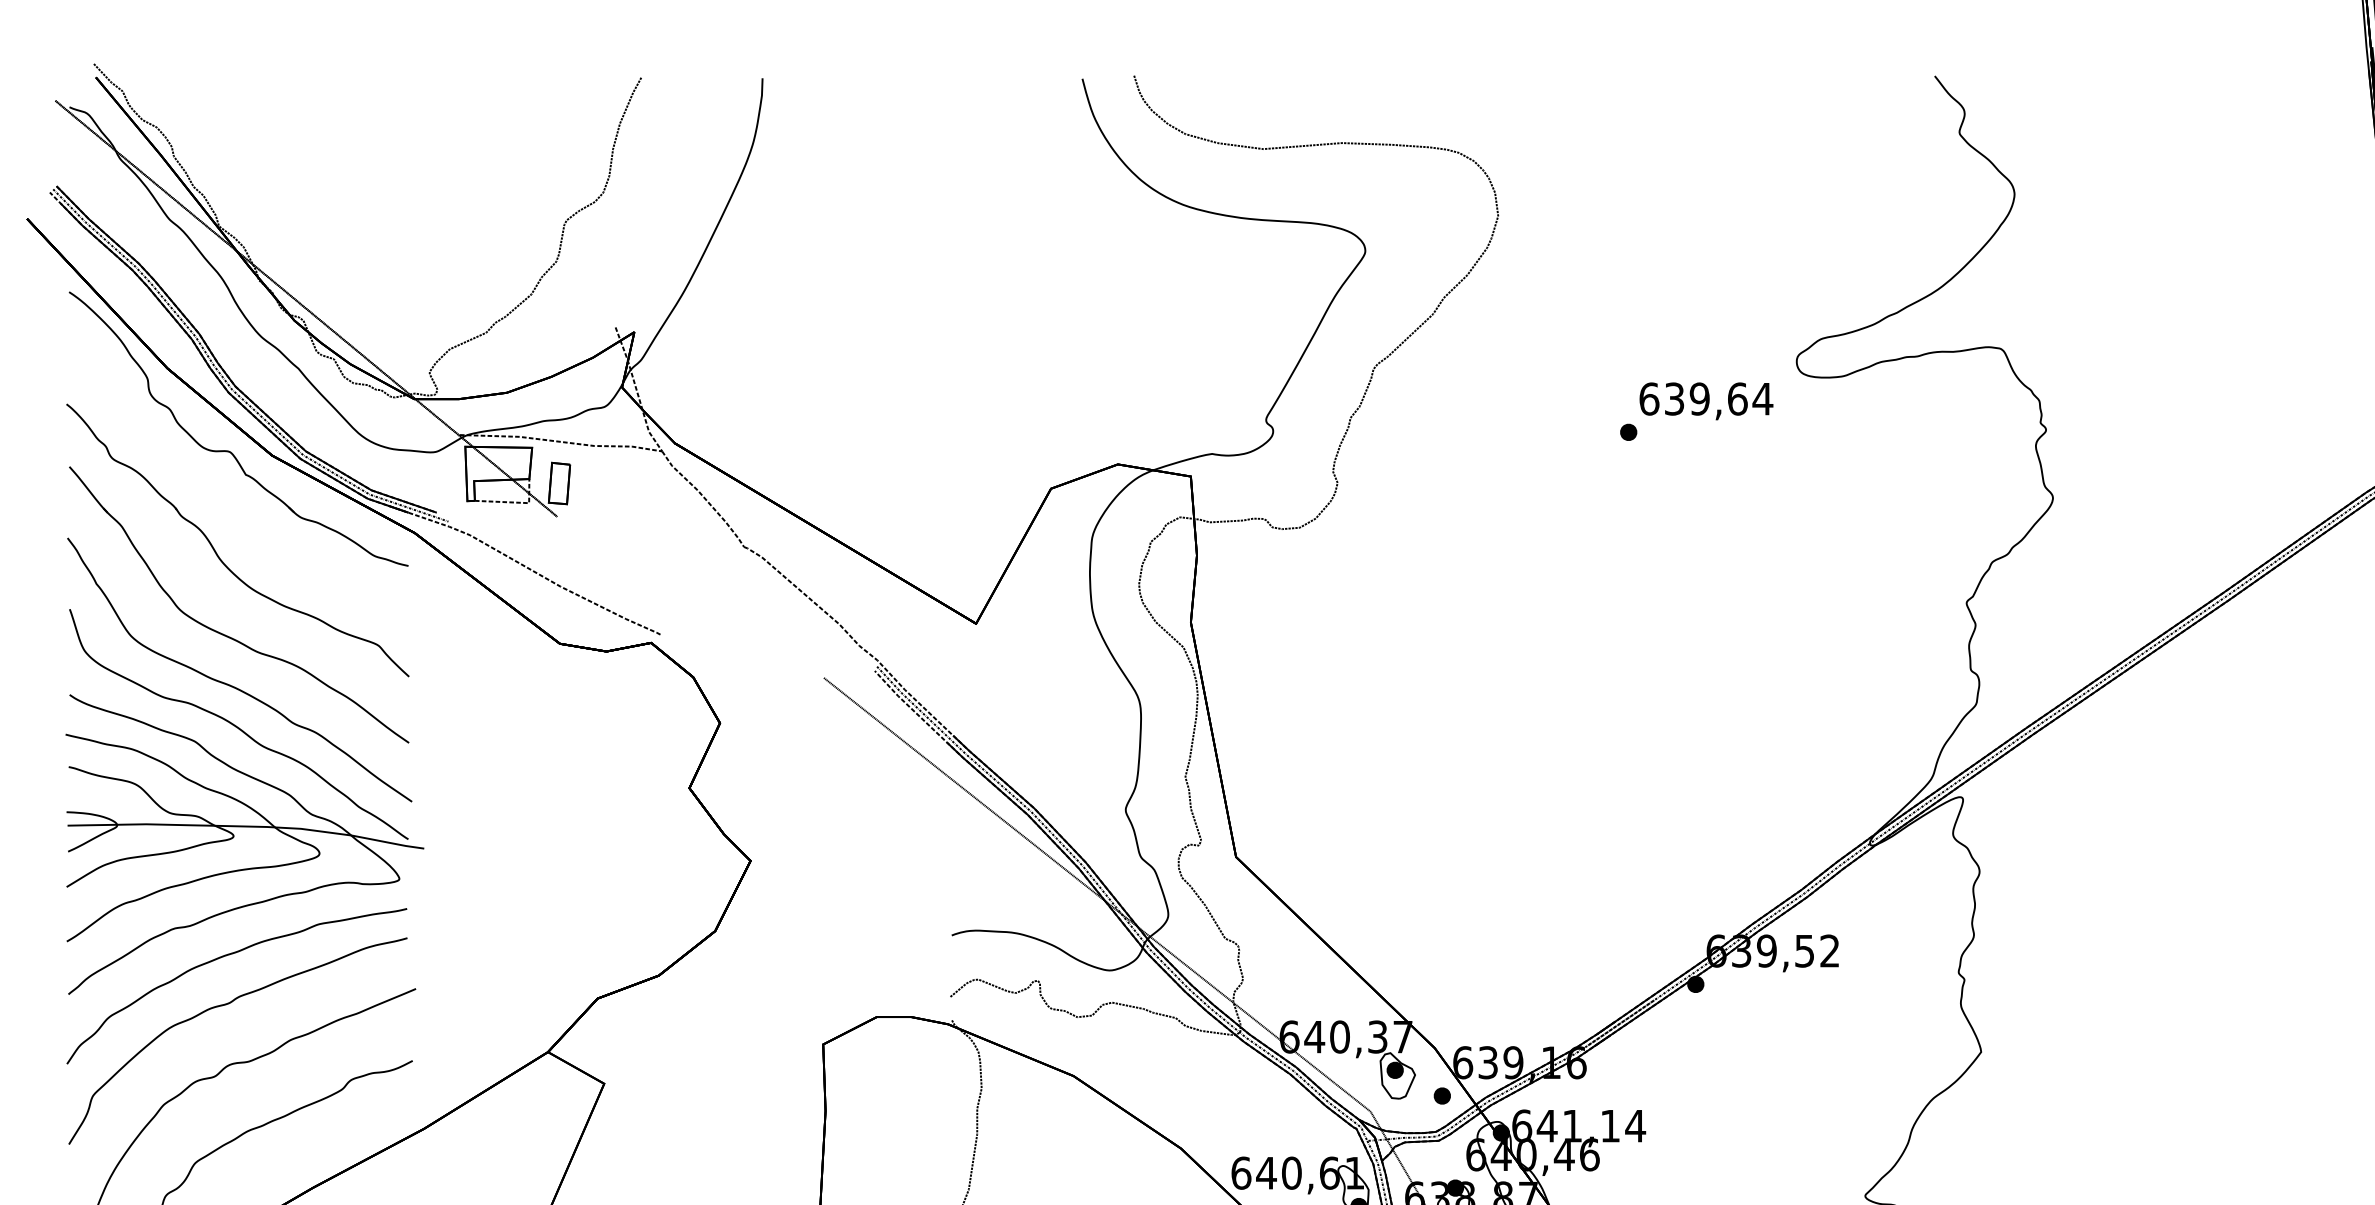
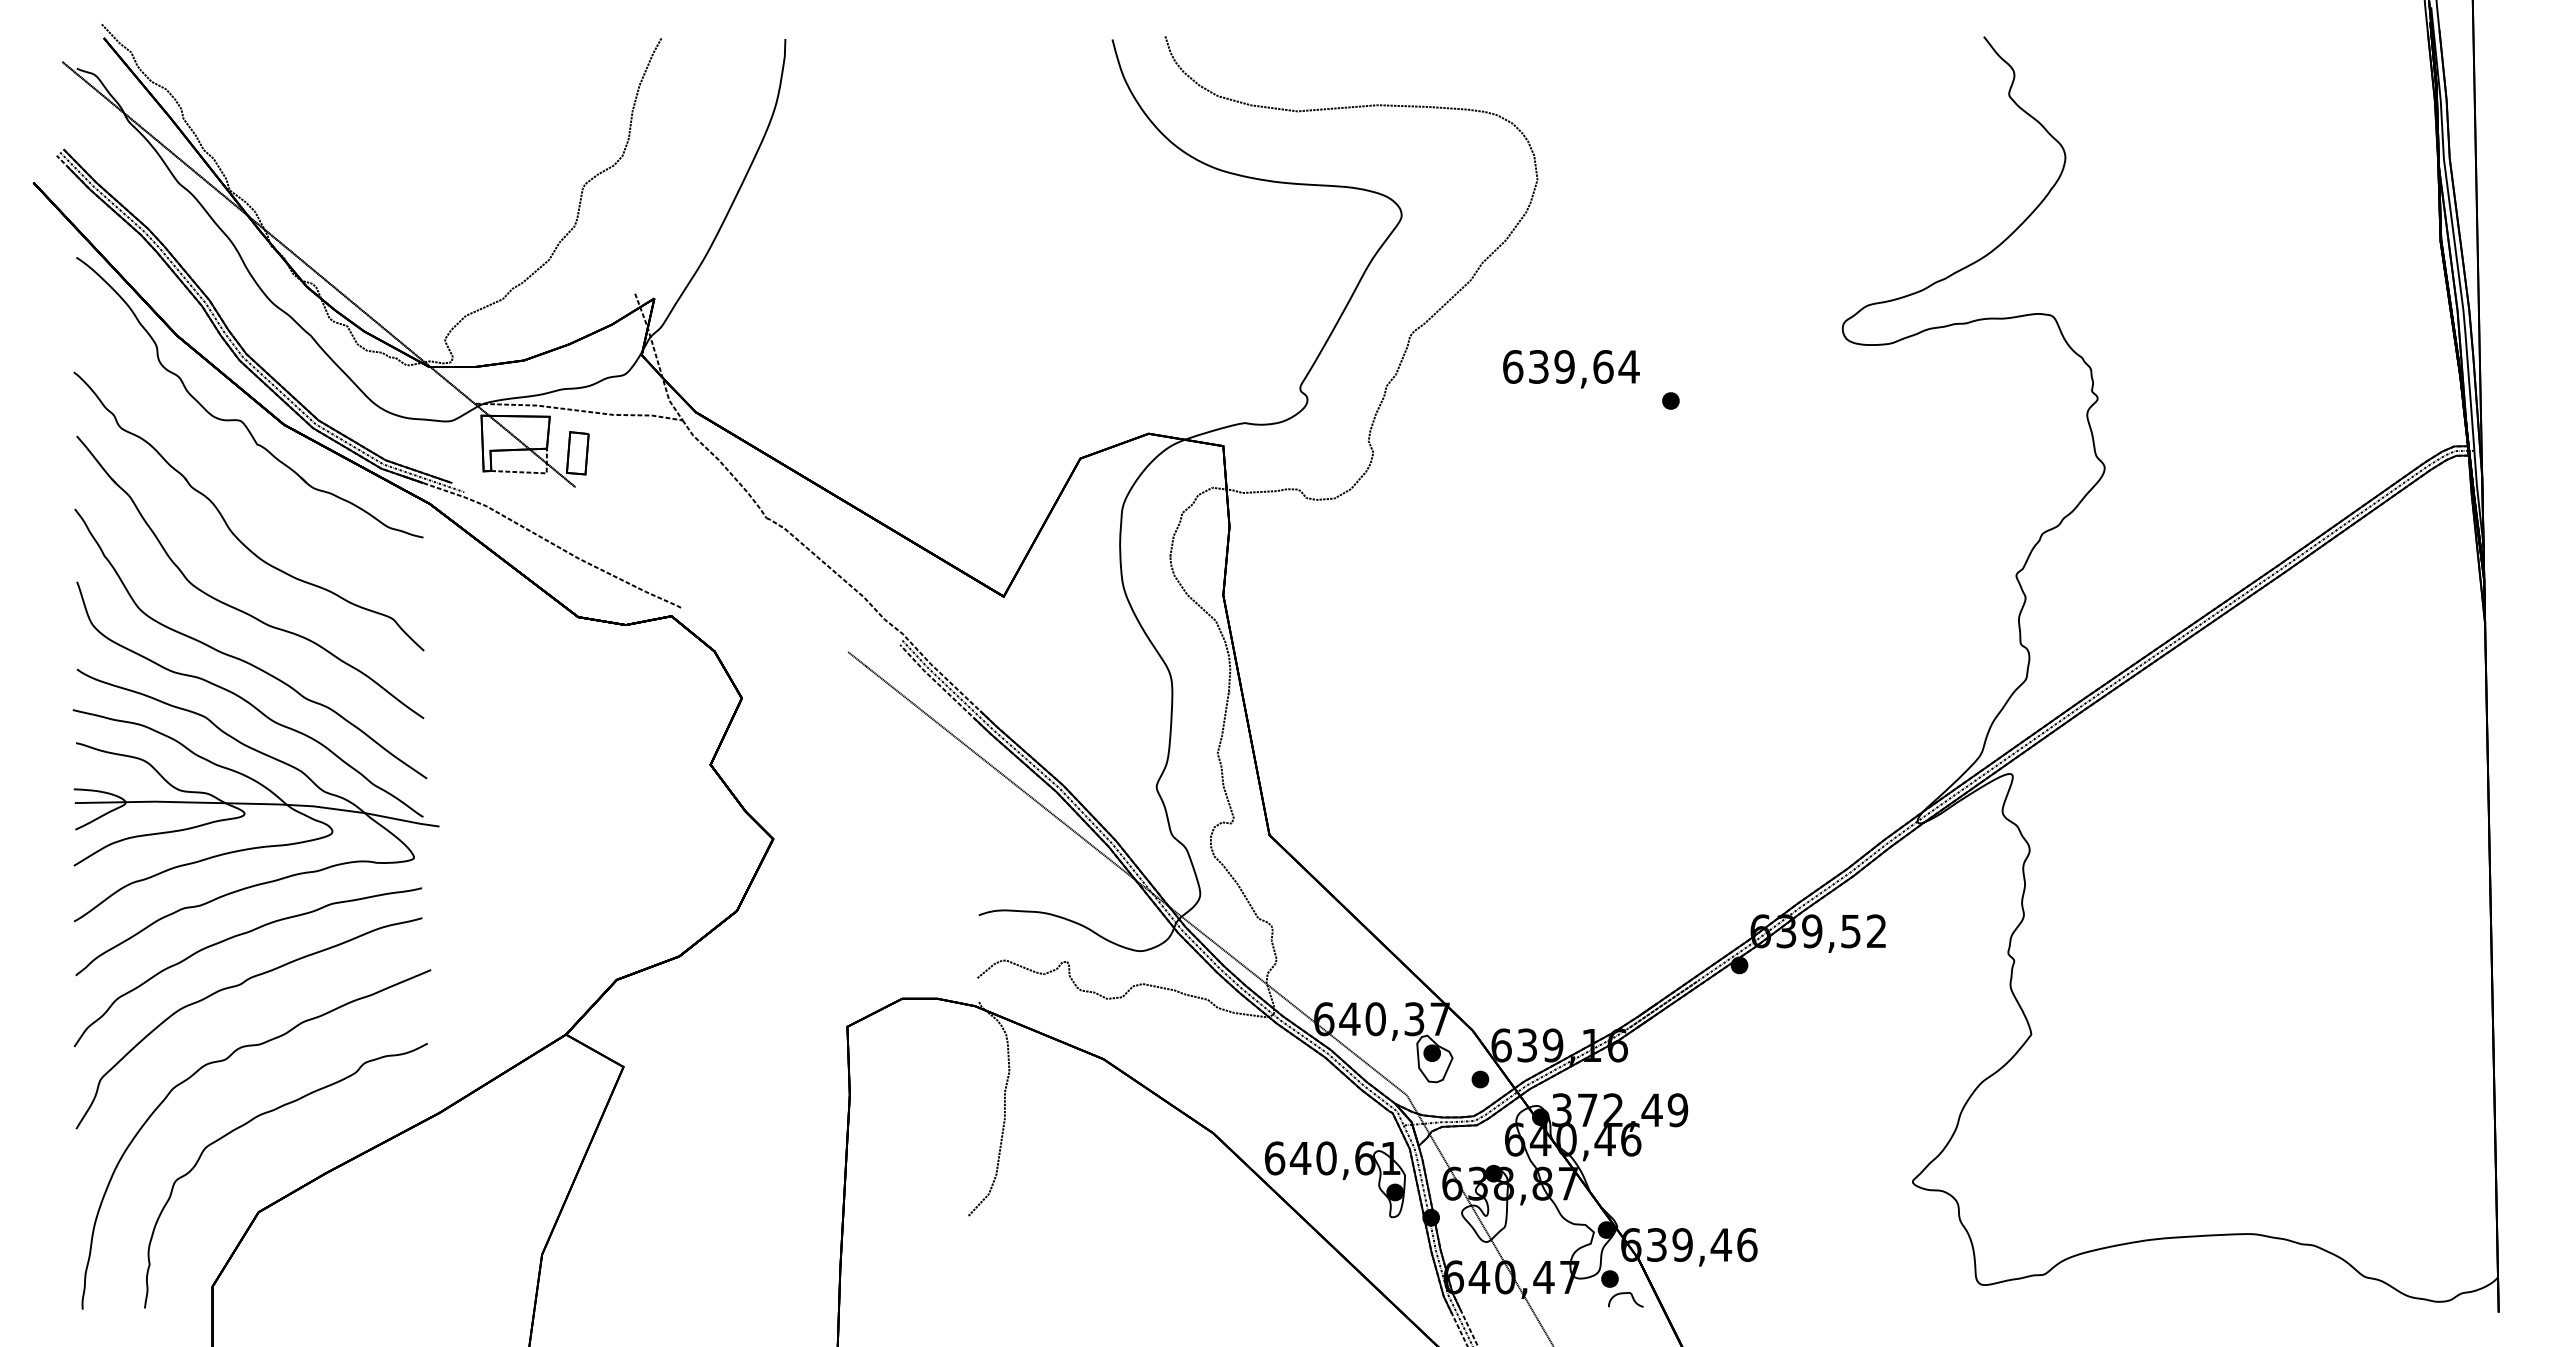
text: (1706, 401) -> (1571, 369), moved
text: (1579, 1126) -> (1620, 1110), 641,14 -> 372,49

